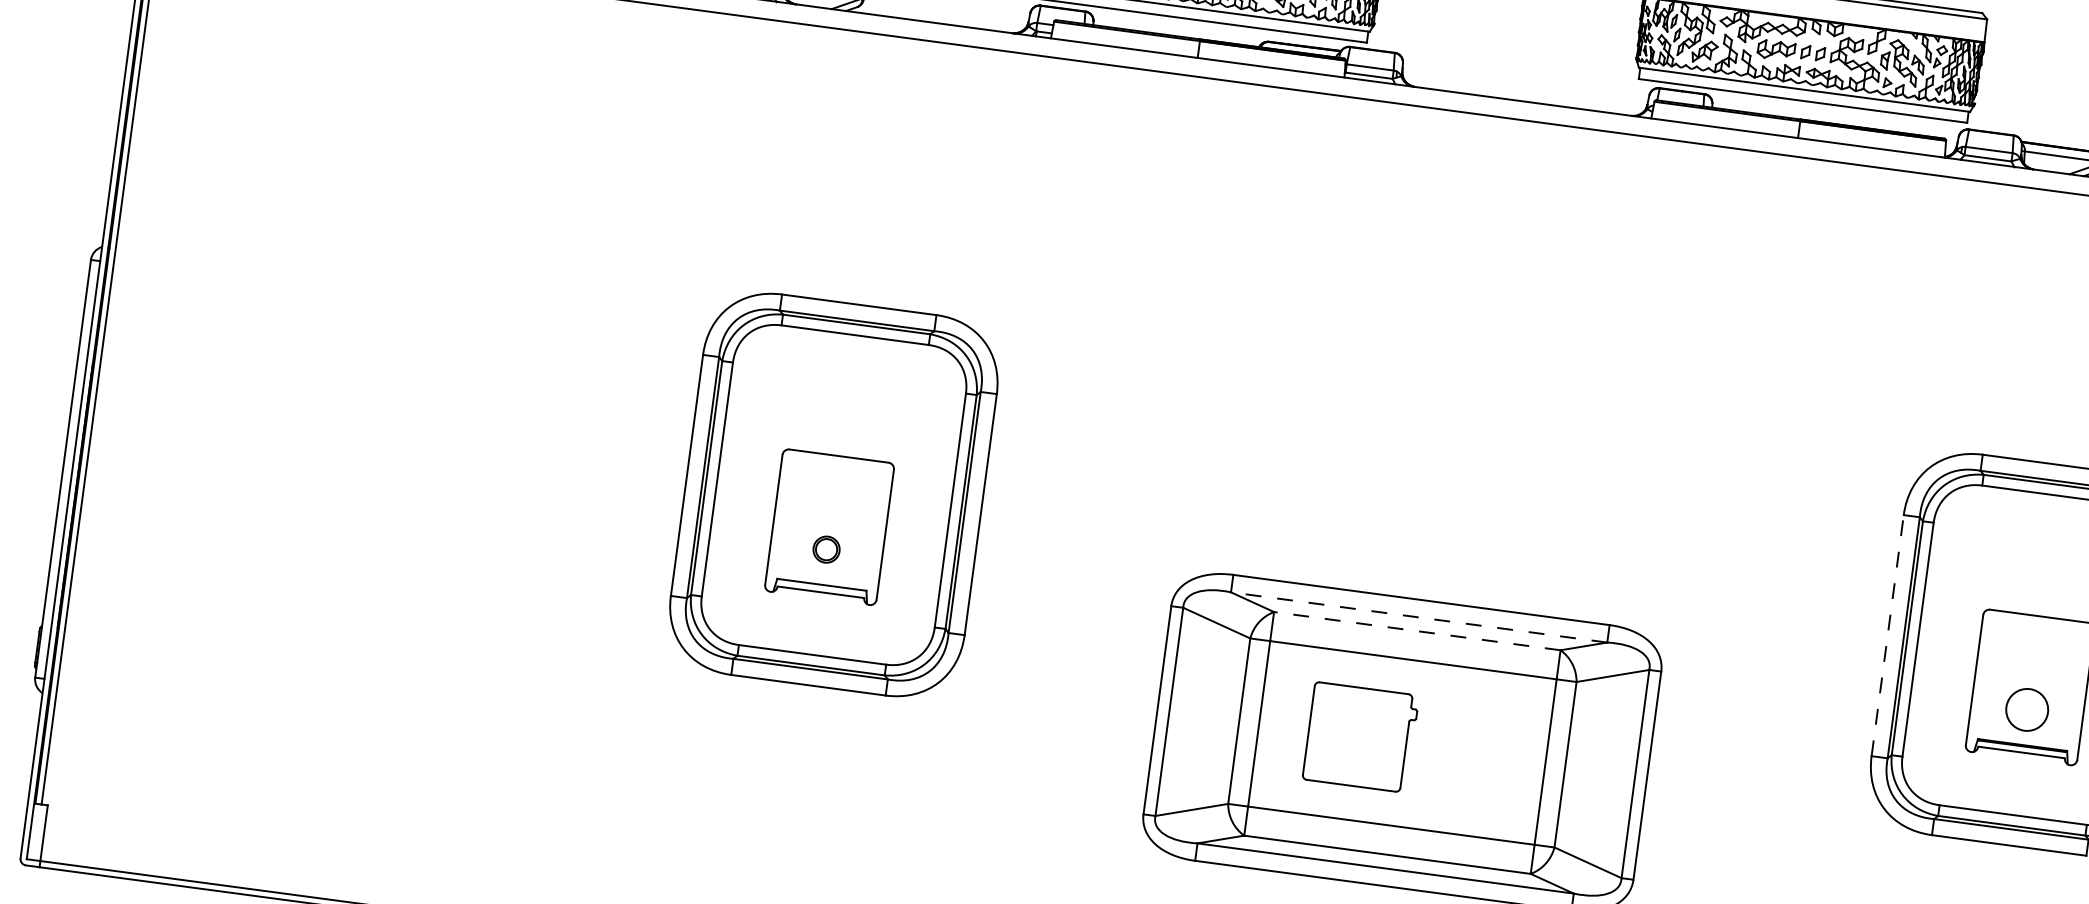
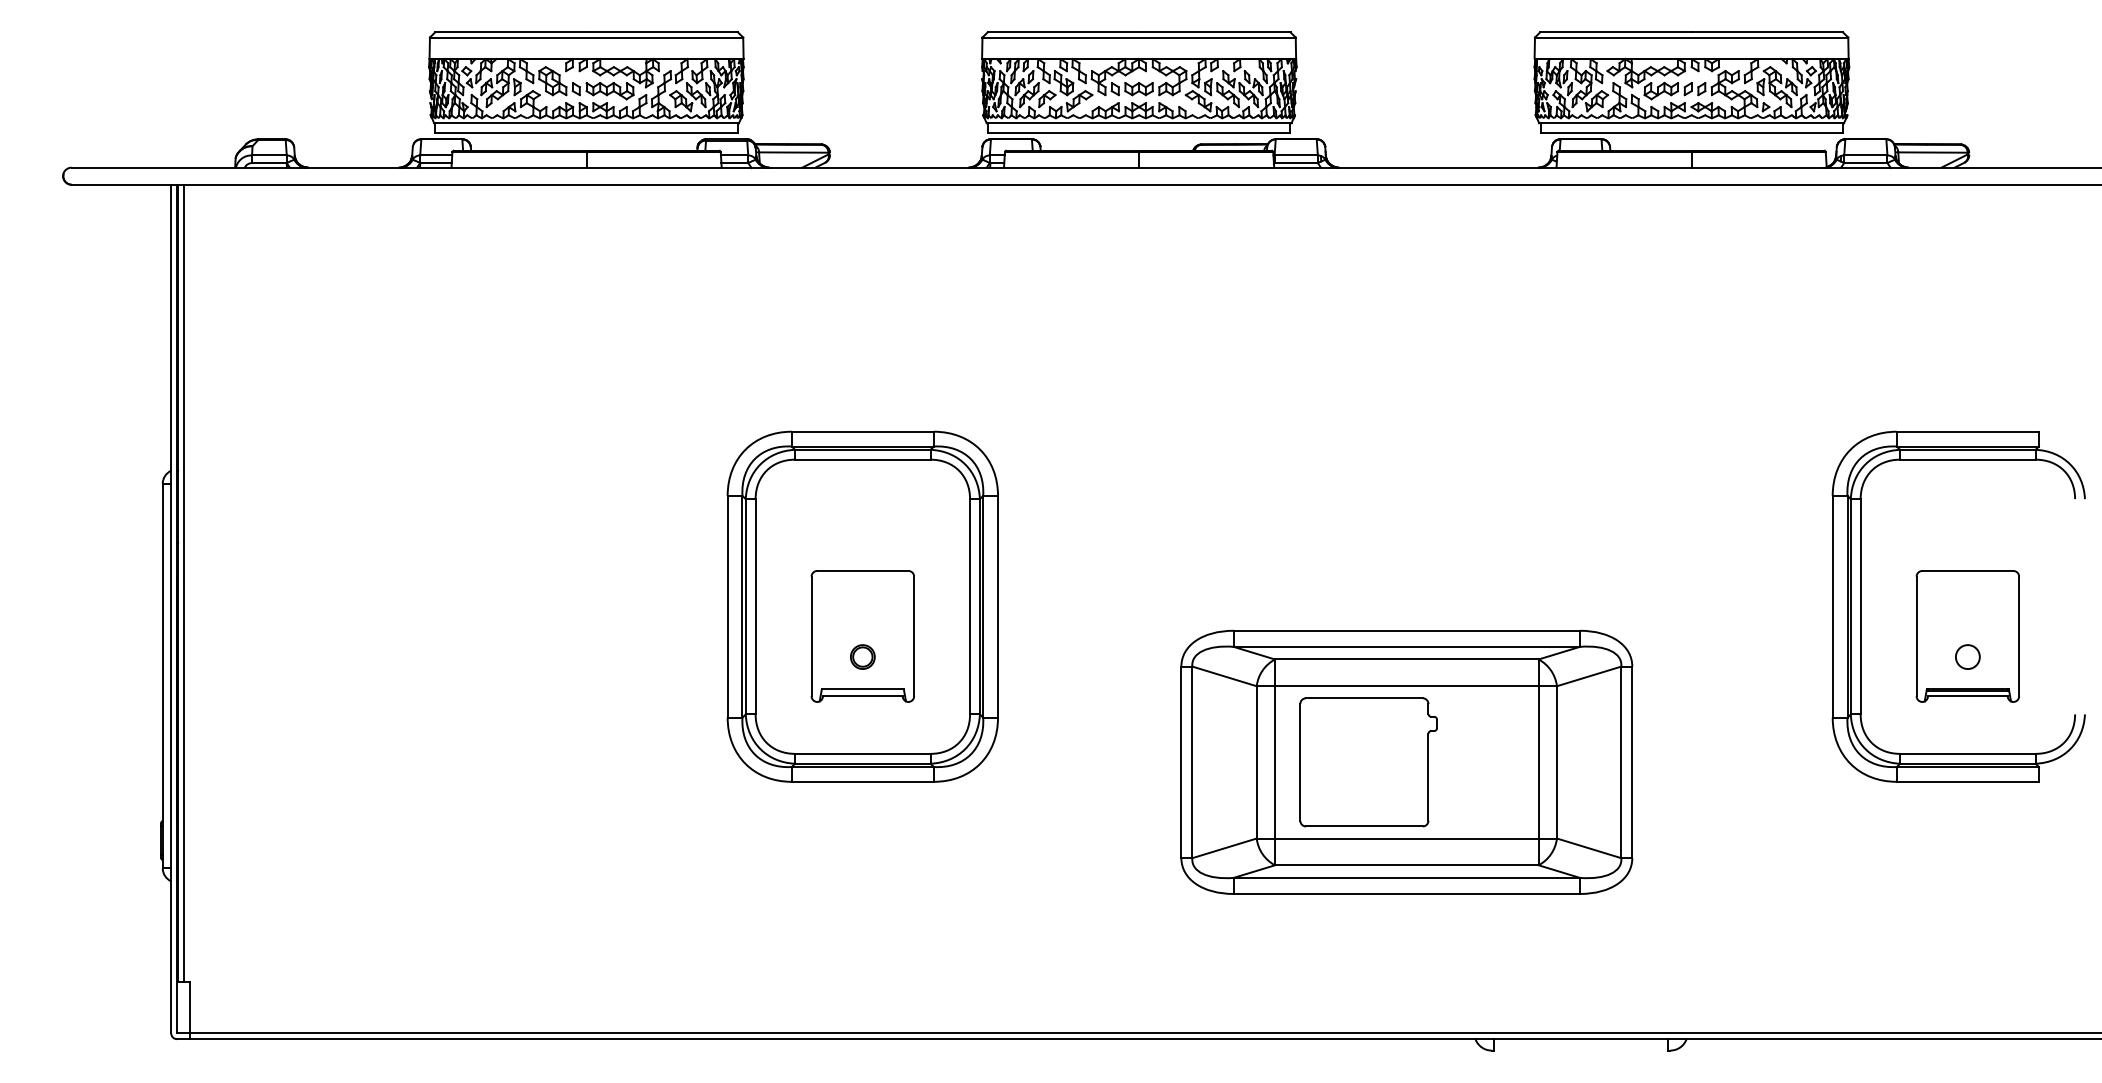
line: (1418, 617) -> (1406, 646), dashed -> solid
line: (1416, 631) -> (1406, 659), dashed -> solid
line: (1887, 635) -> (1832, 606), dashed -> solid
circle: (2026, 709) -> (1967, 656), size x0.62
part: (1360, 737) -> (1368, 762), size x1.43

